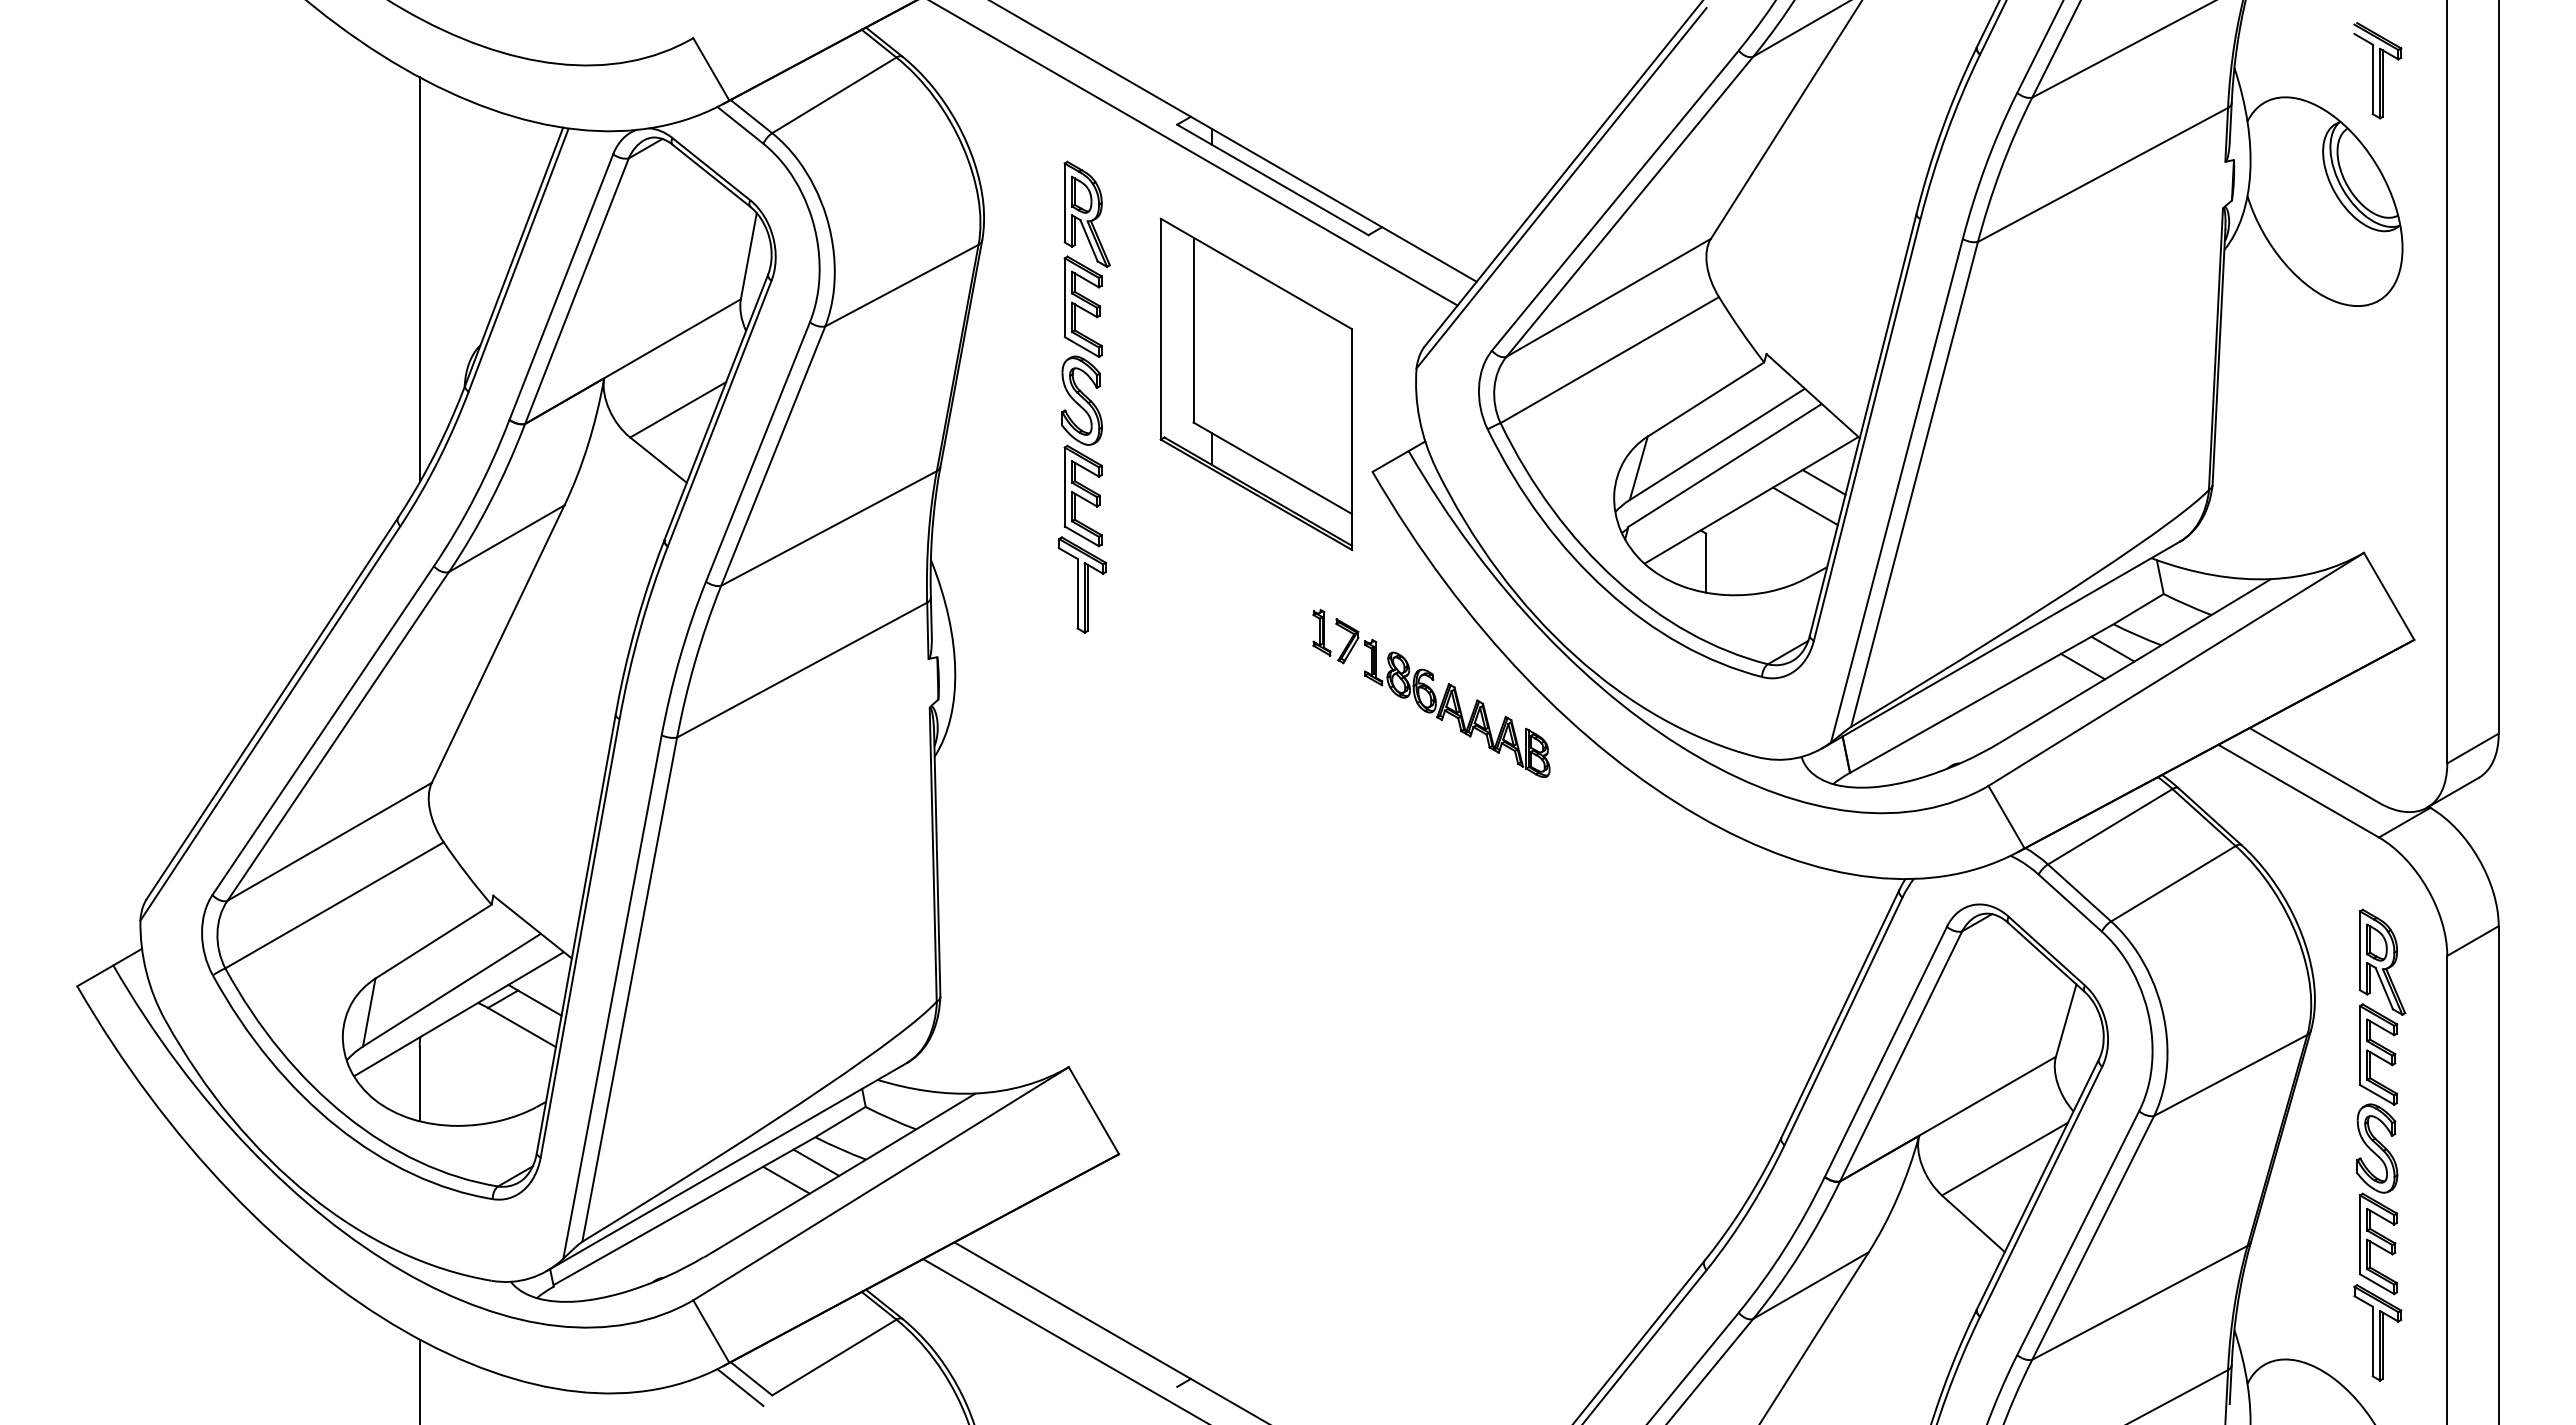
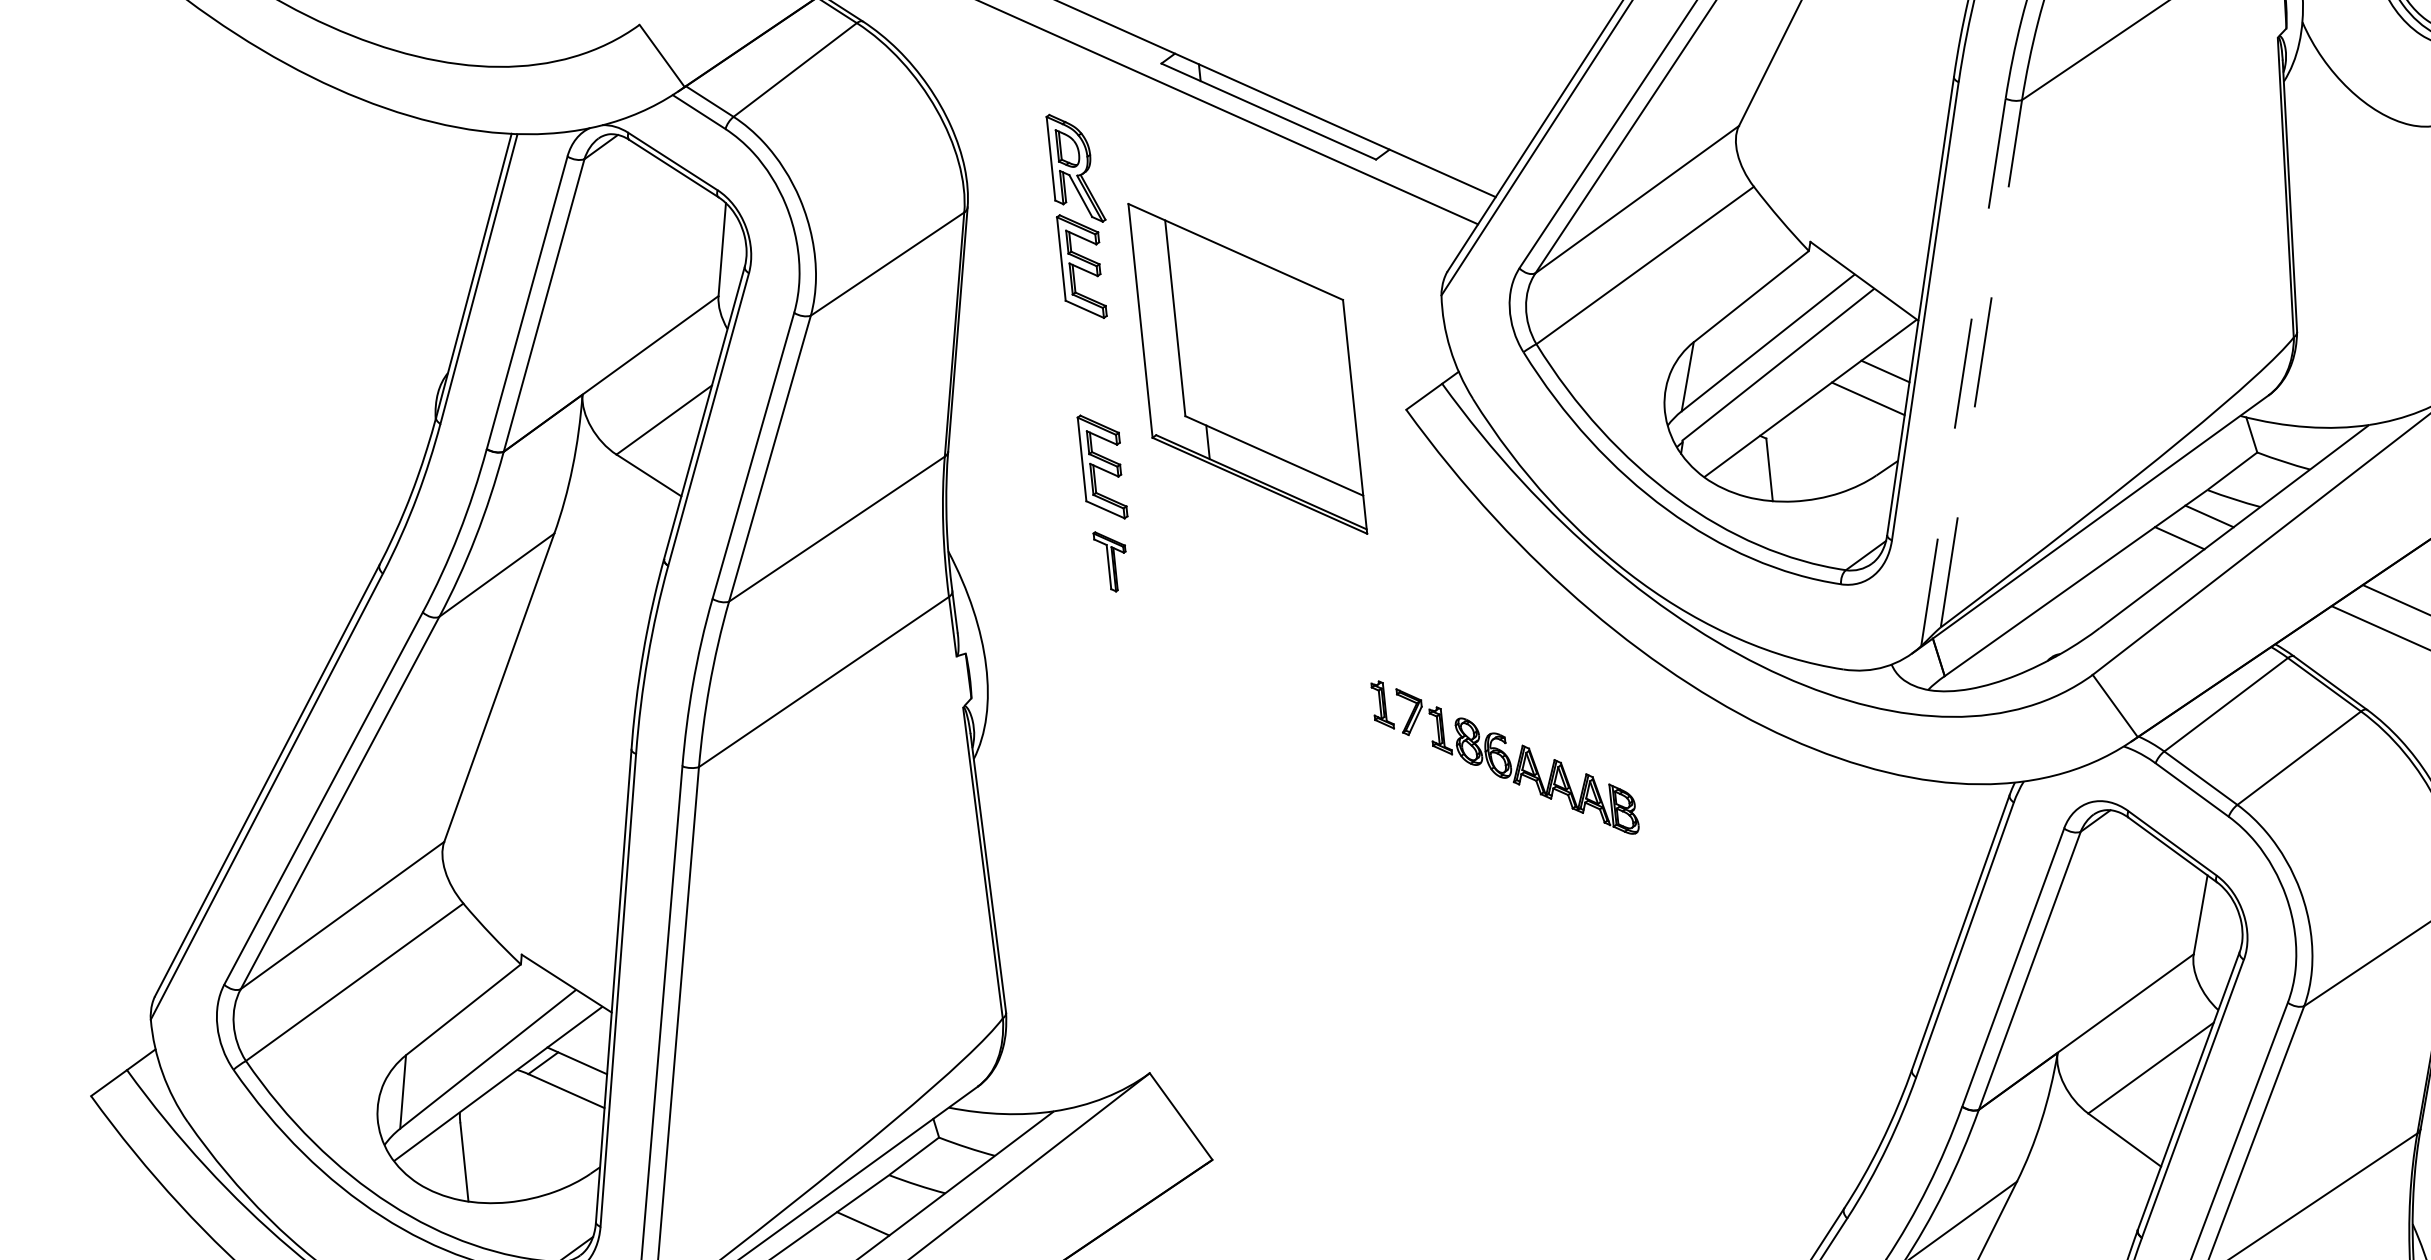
line: (419, 279) -> (376, 310), removed
part: (1256, 384) -> (1247, 368), moved
part: (1081, 400) -> (1090, 366), removed
line: (1914, 484) -> (1981, 363), solid -> dashed
line: (1896, 491) -> (1963, 373), solid -> dashed
part: (1082, 584) -> (1111, 560), size x0.6
part: (1431, 693) -> (1505, 757), moved
line: (816, 1162) -> (893, 1201), removed

